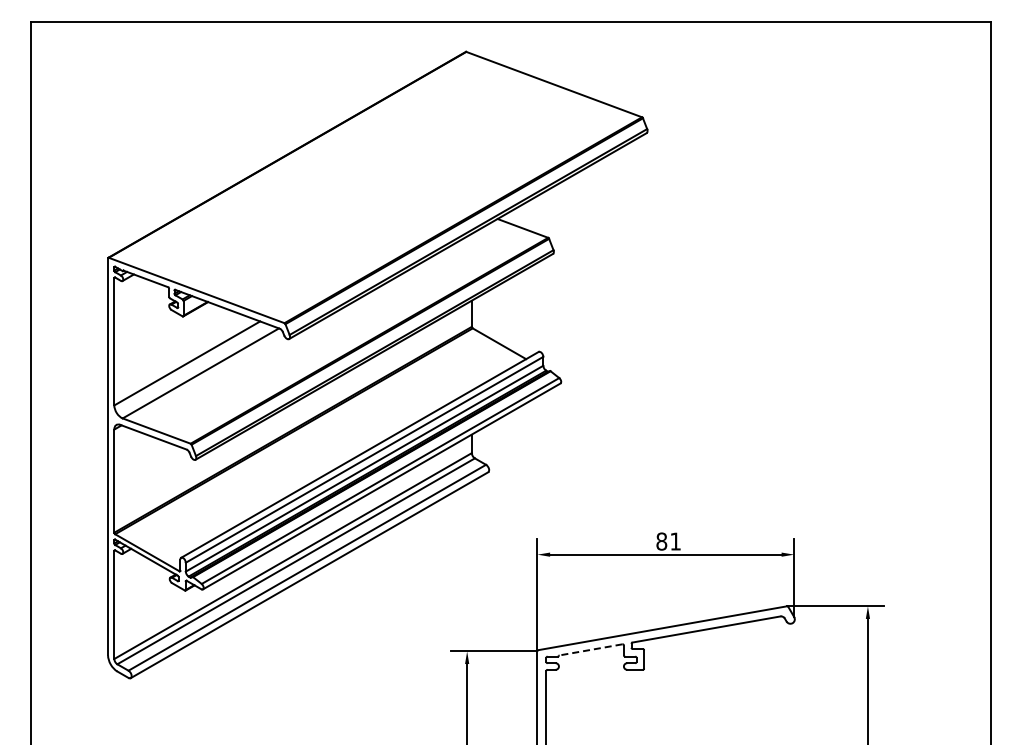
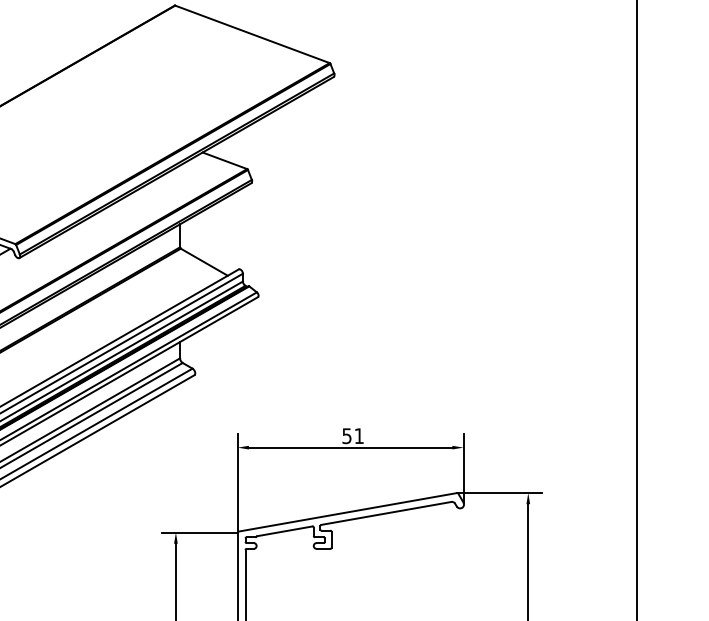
text: (661, 541) -> (346, 436), 81 -> 51
line: (591, 649) -> (285, 531), dashed -> solid

